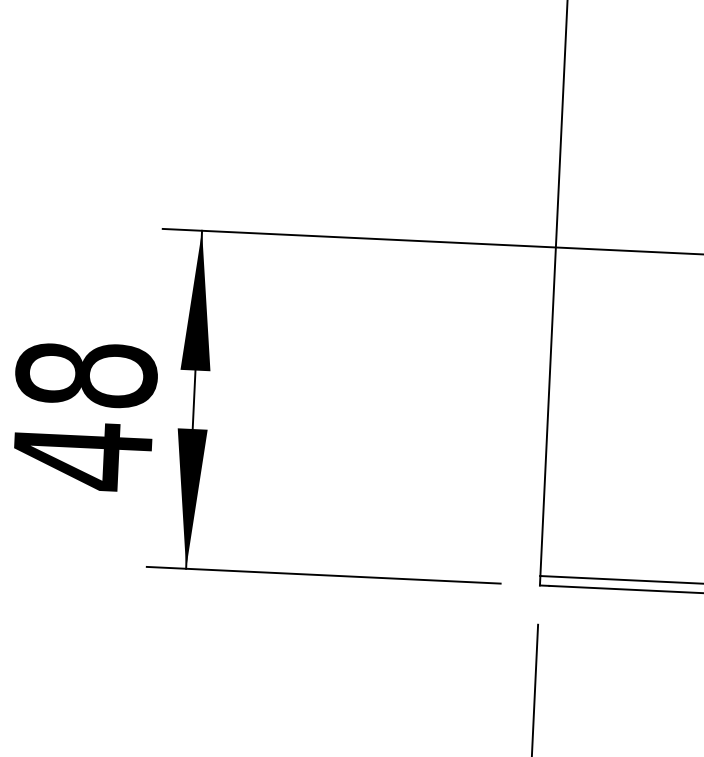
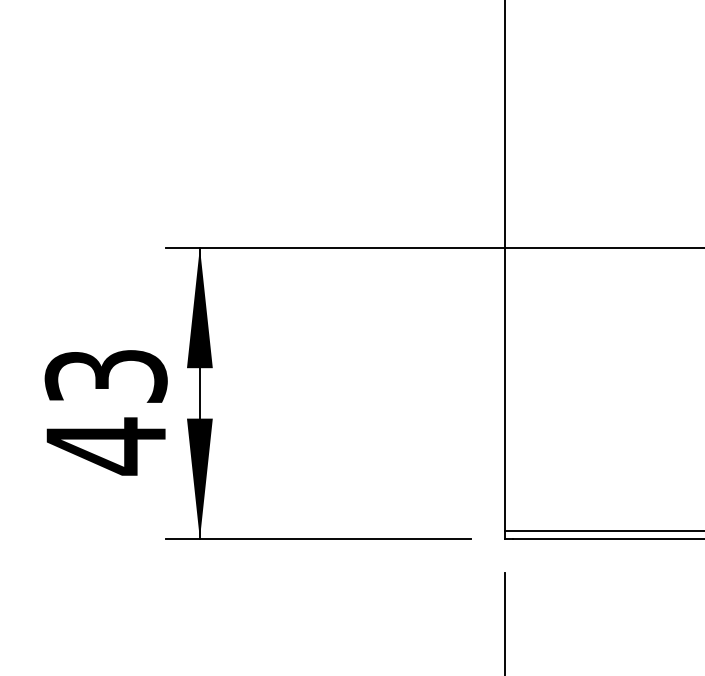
text: (85, 373) -> (105, 375), 48 -> 43

